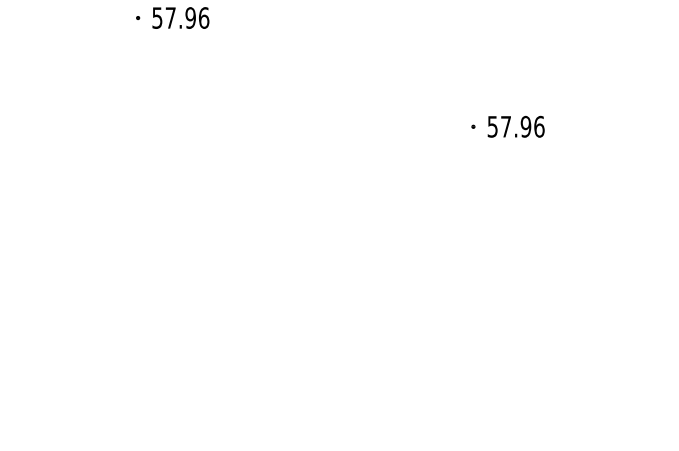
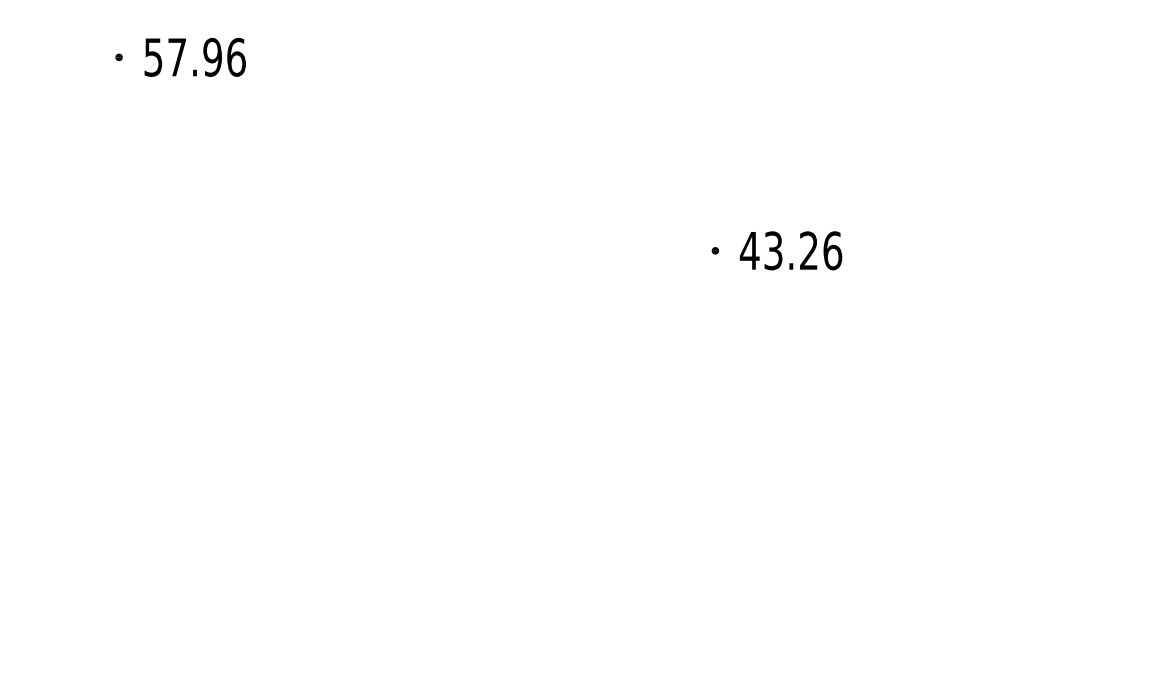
text: (509, 126) -> (779, 250), 57.96 -> 43.26

